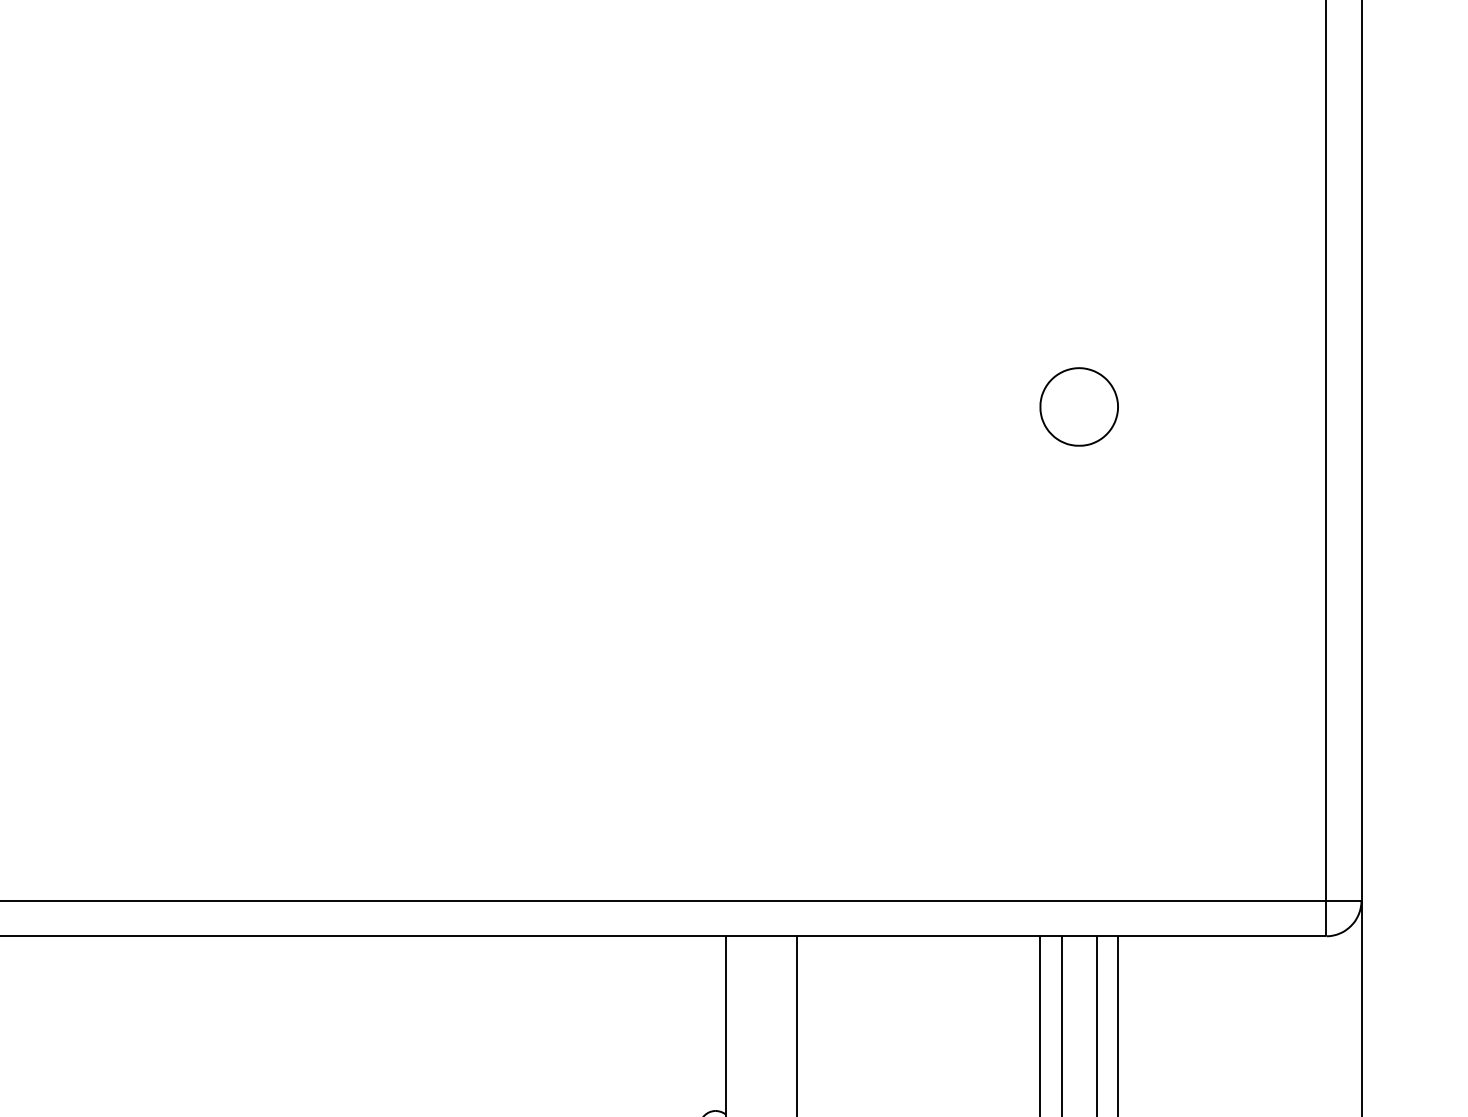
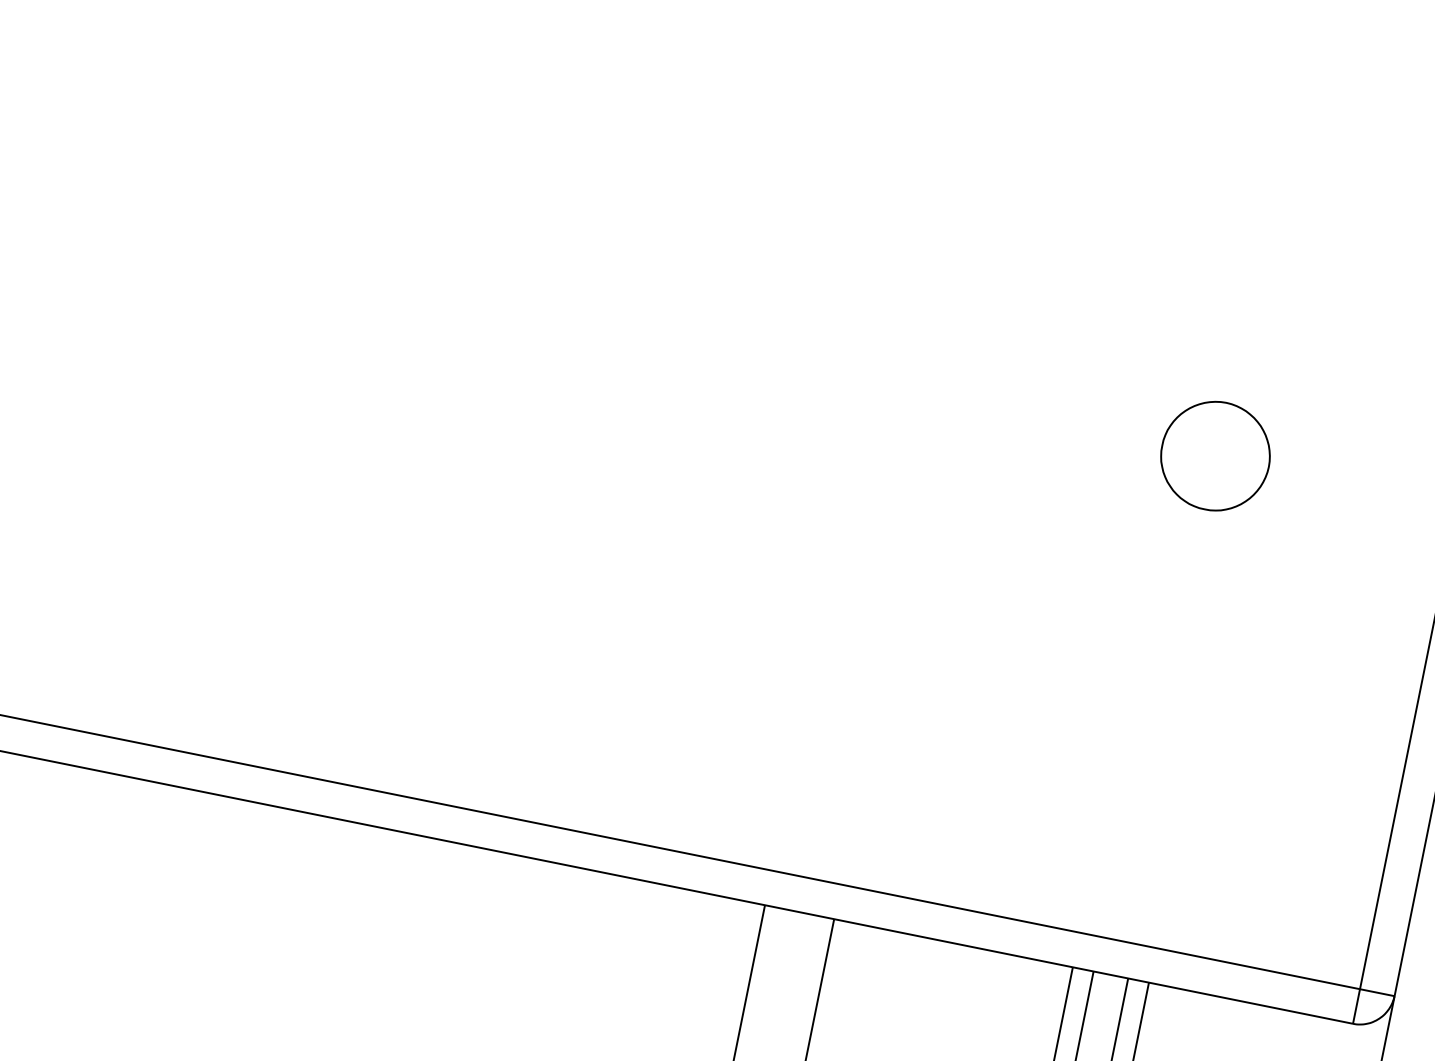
part: (1078, 406) -> (1214, 455), size x1.4

